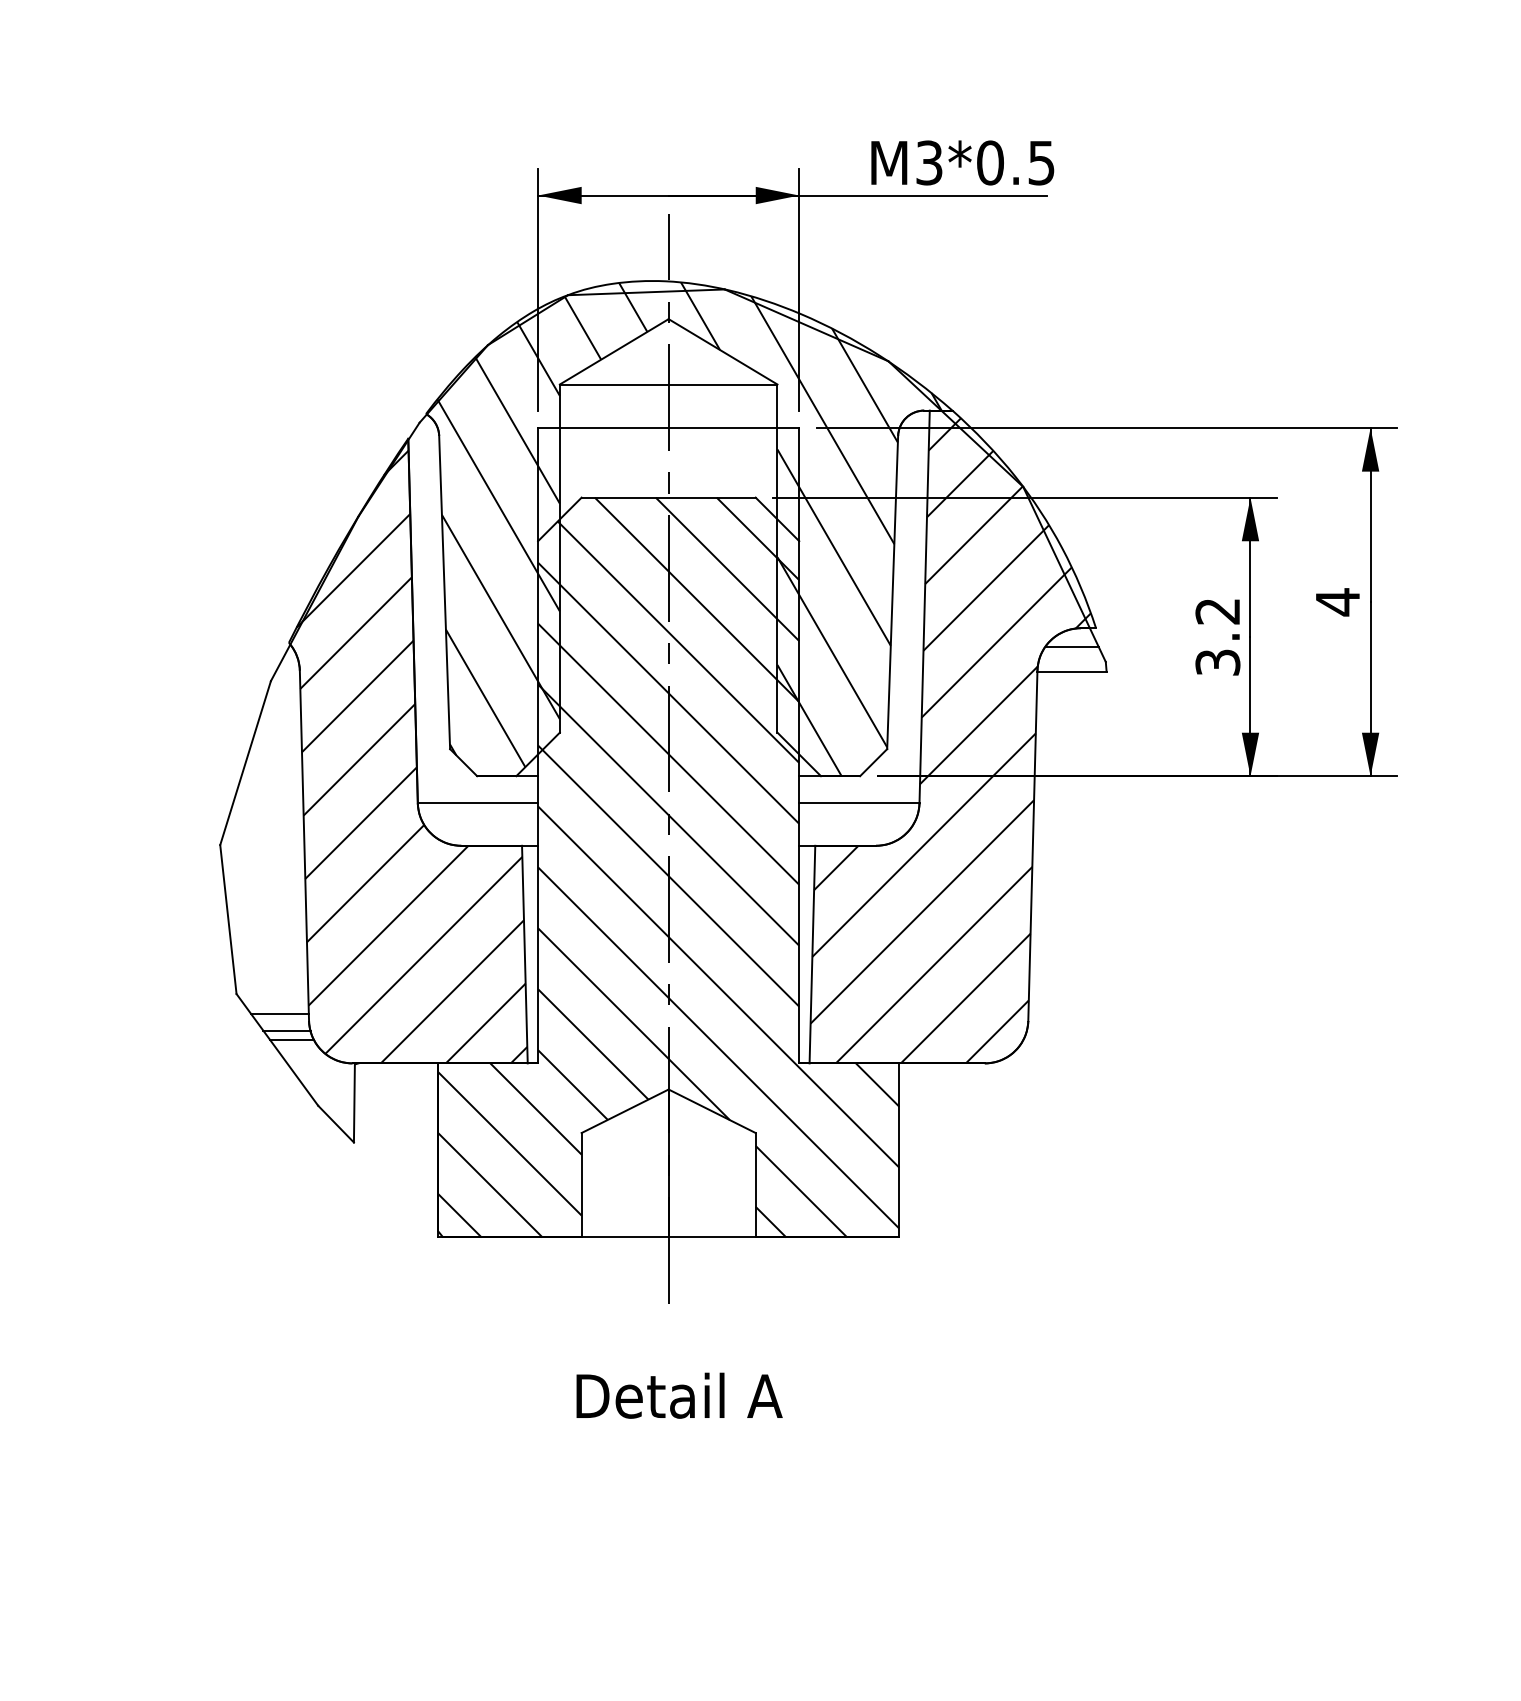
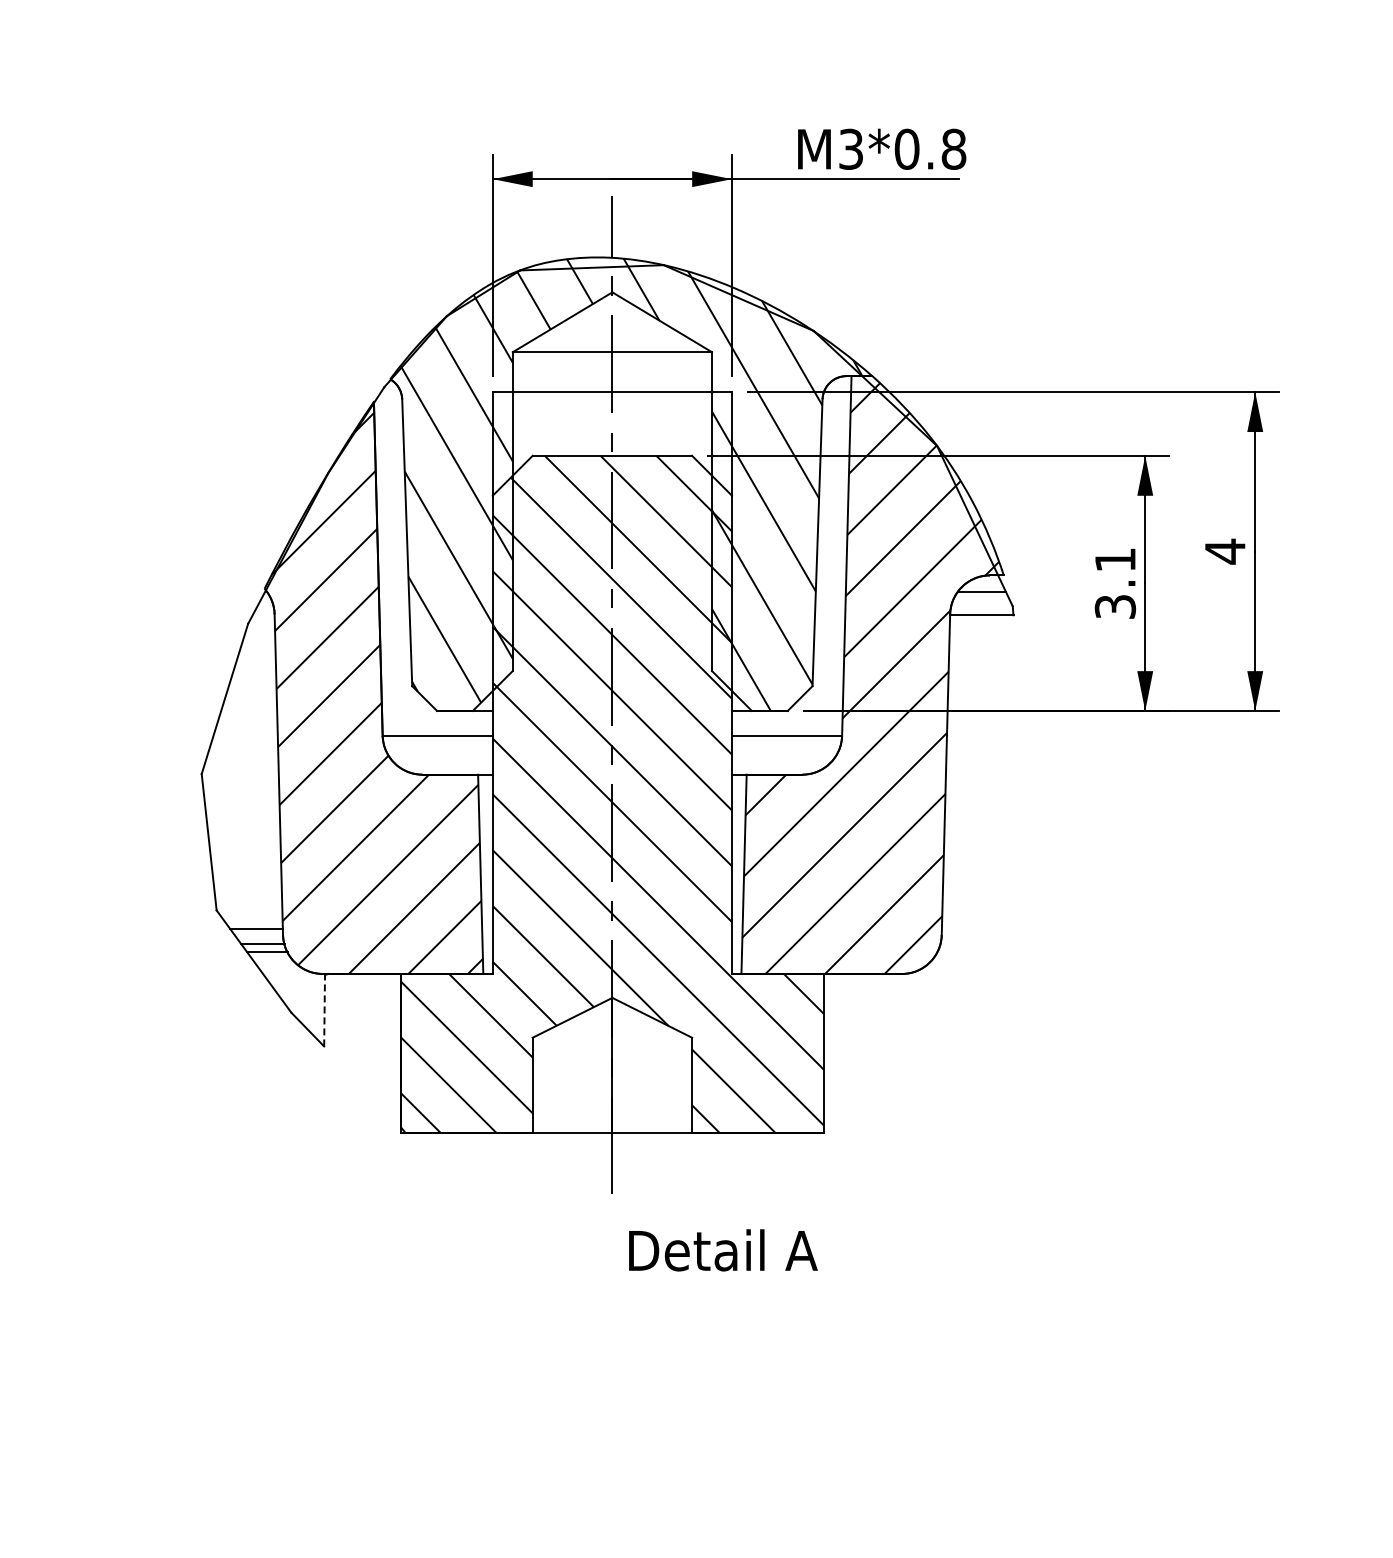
text: (1041, 162) -> (953, 148), M3*0.5 -> M3*0.8
text: (1216, 610) -> (1114, 559), 3.2 -> 3.1
line: (354, 1102) -> (324, 1009), solid -> dashed
text: (679, 1395) -> (723, 1250), moved

